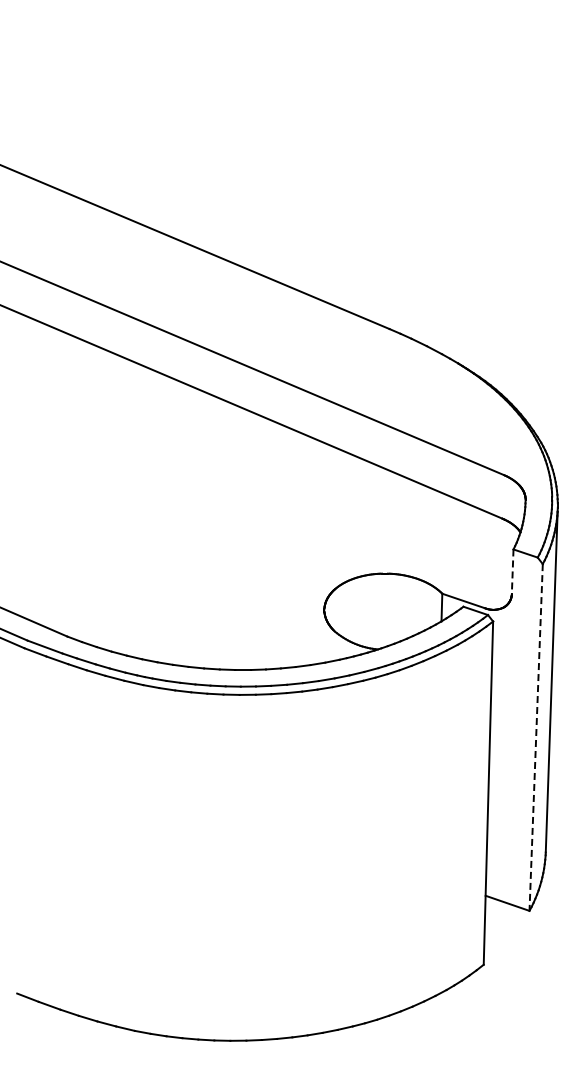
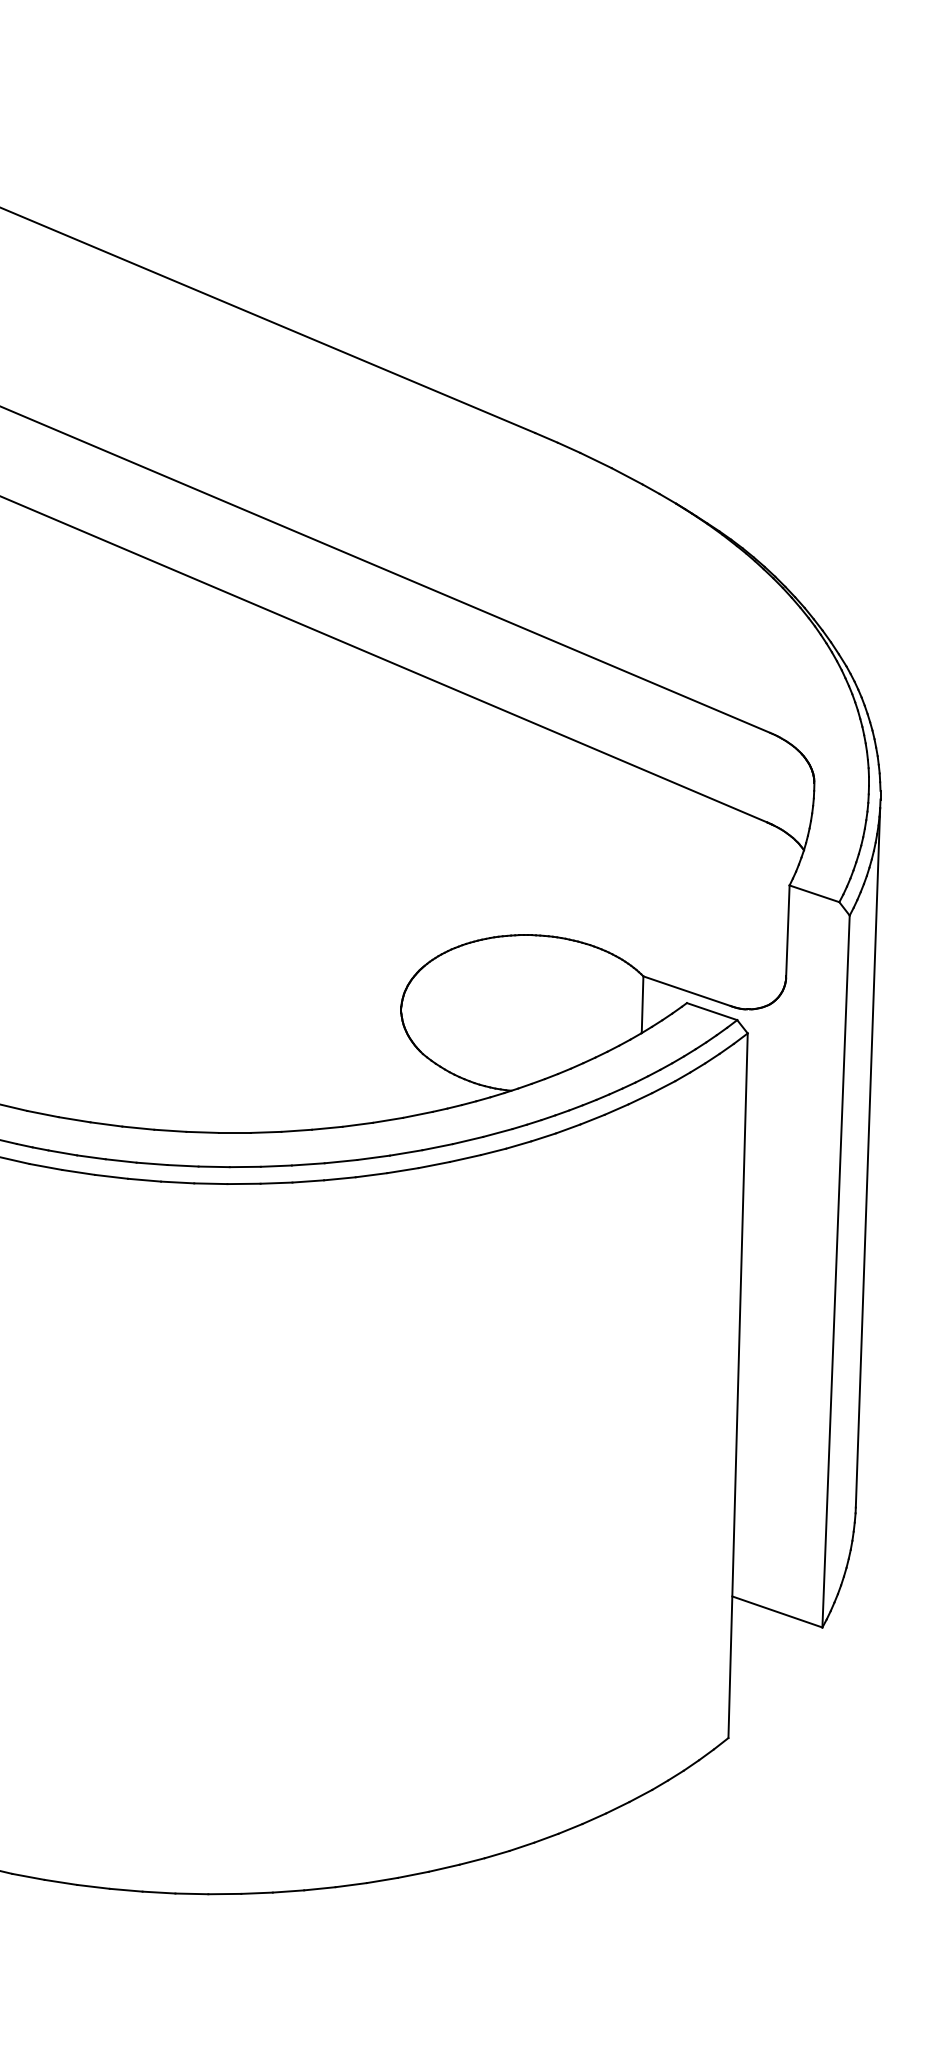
line: (512, 571) -> (787, 930), dashed -> solid
line: (536, 737) -> (836, 1271), dashed -> solid

